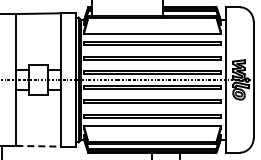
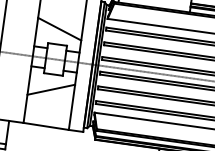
line: (38, 49) -> (59, 28), added
line: (38, 109) -> (51, 89), added
line: (39, 146) -> (46, 126), dashed -> solid

